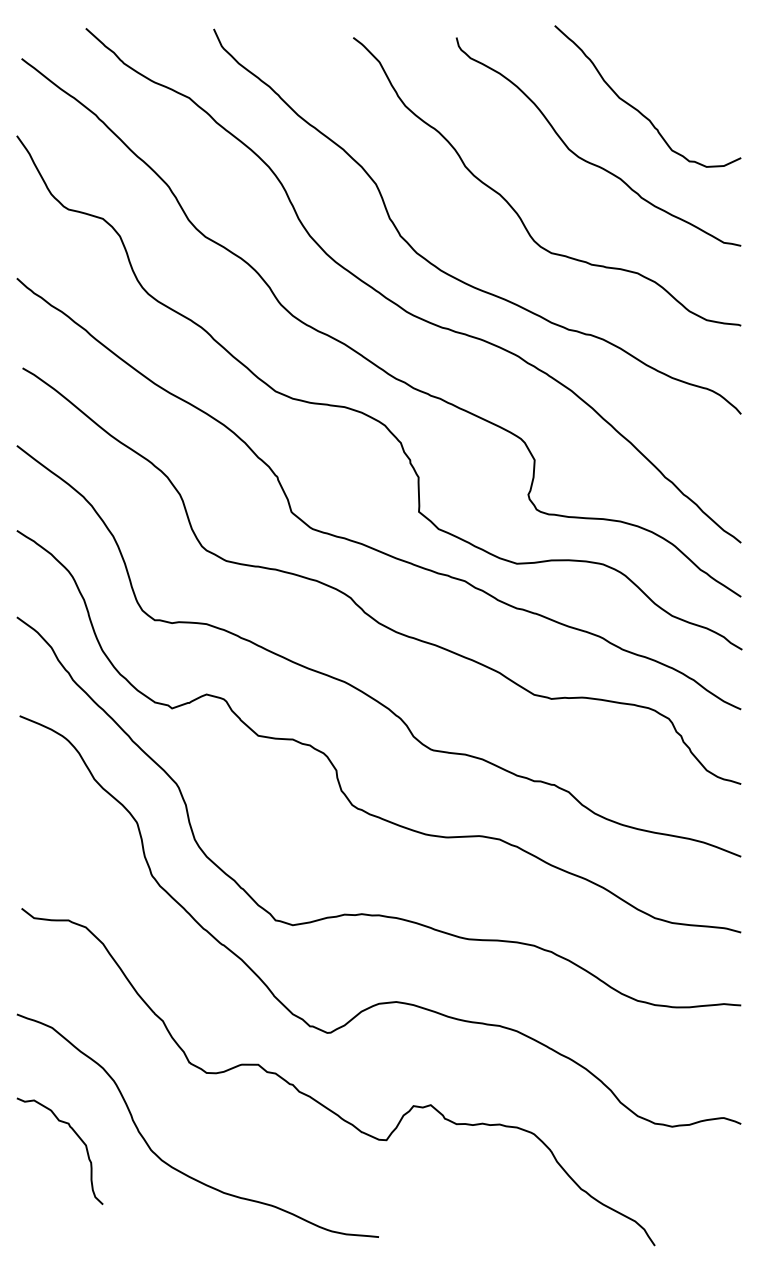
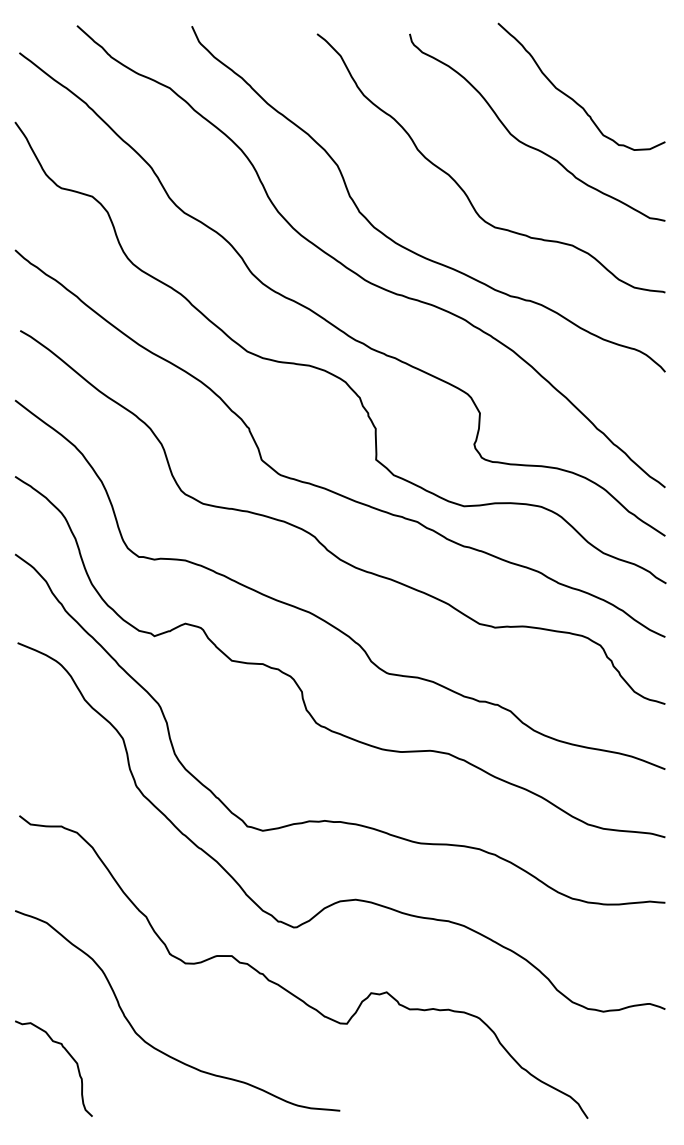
curve: (75, 1134) -> (67, 1053), moved

